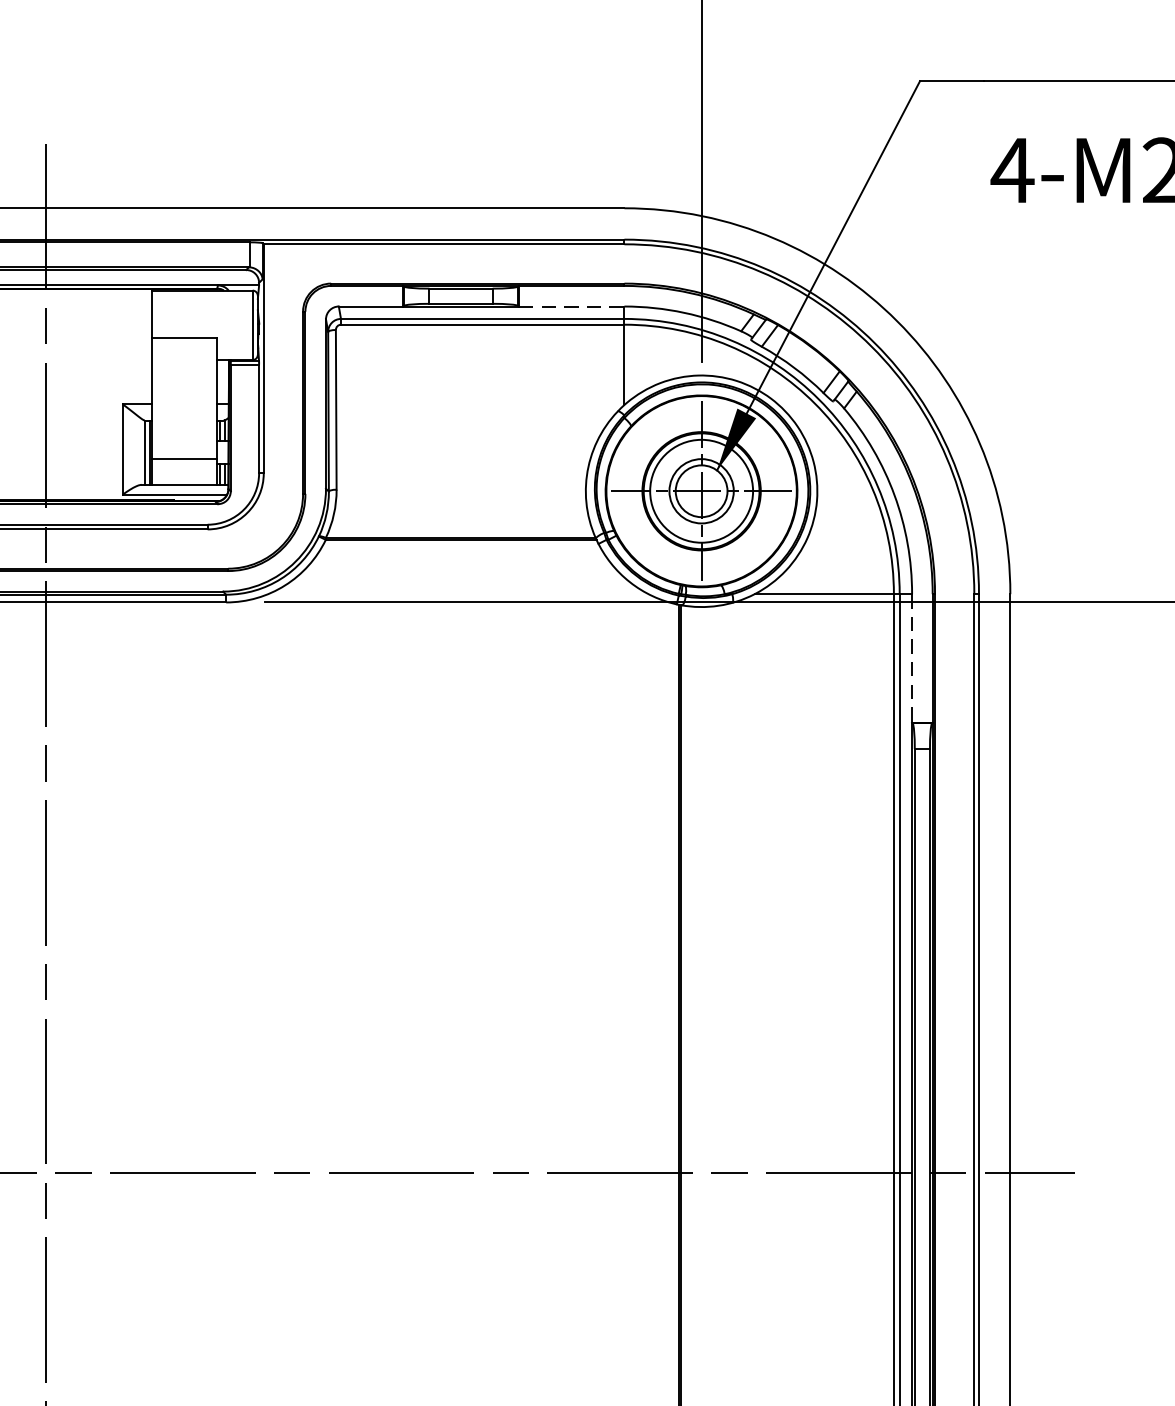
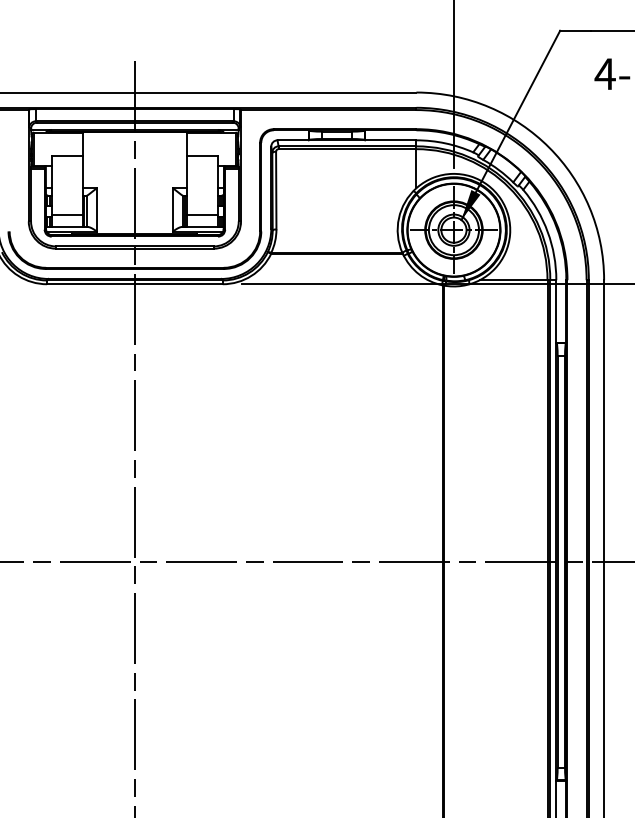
line: (571, 306) -> (390, 140), dashed -> solid
line: (912, 660) -> (556, 312), dashed -> solid

